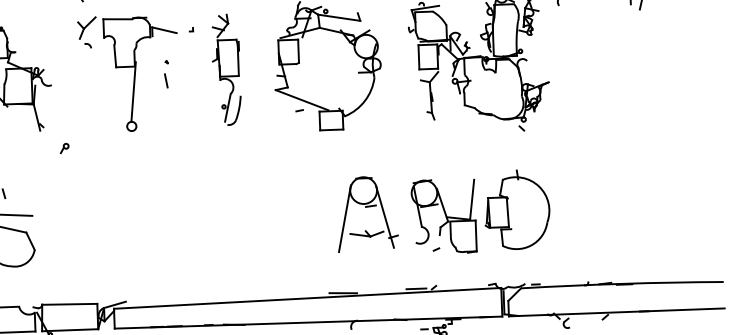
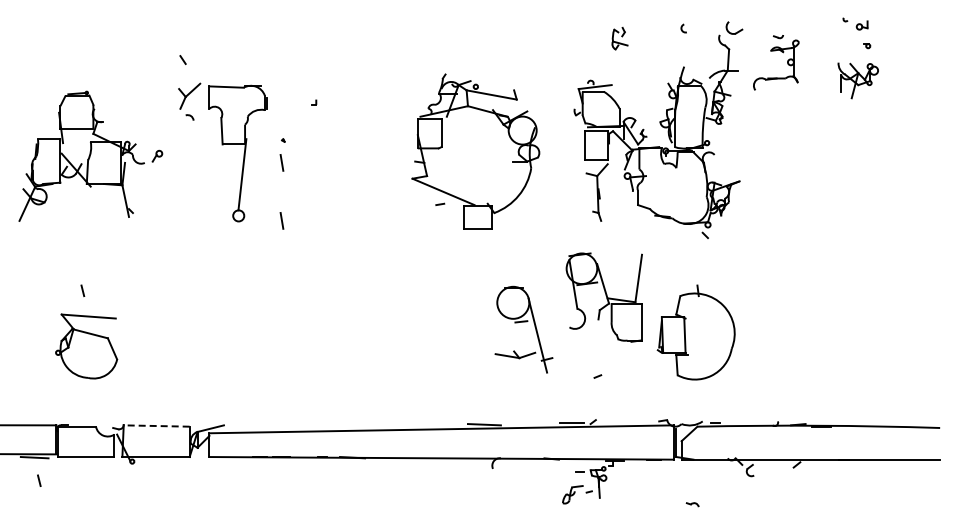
line: (164, 30) -> (281, 102), removed
part: (226, 69) -> (354, 152), removed
line: (167, 128) -> (281, 220), added
part: (64, 147) -> (157, 155), moved
part: (443, 216) -> (603, 297), moved
line: (344, 218) -> (489, 335), removed
line: (69, 304) -> (156, 426), solid -> dashed

